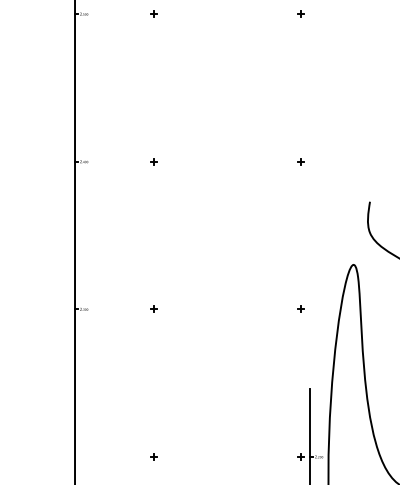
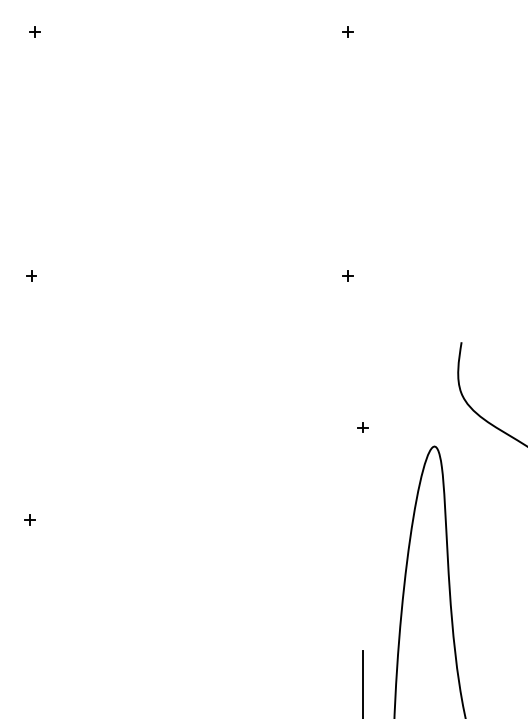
part: (153, 13) -> (34, 31), moved
part: (153, 161) -> (30, 275), moved
part: (153, 308) -> (29, 518), moved
part: (300, 308) -> (361, 426), moved

